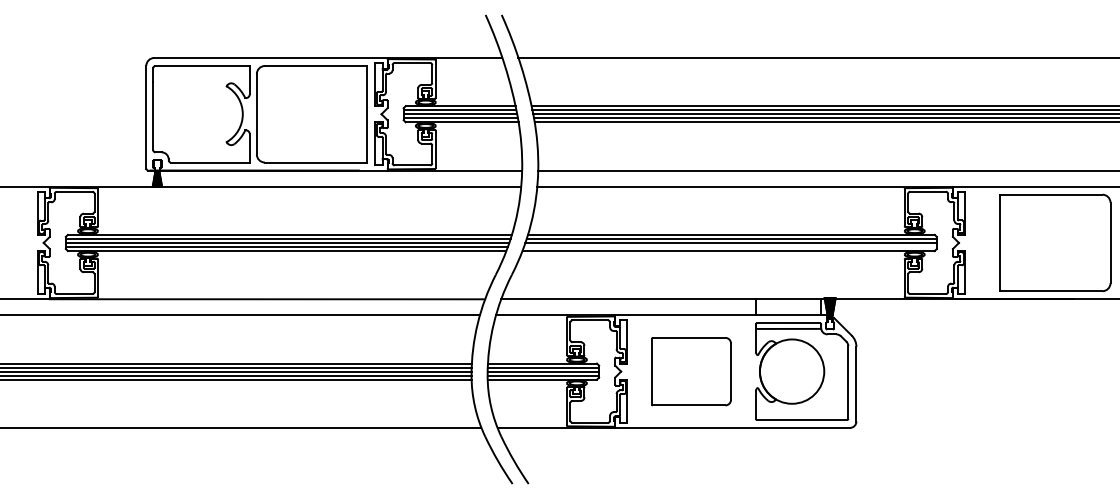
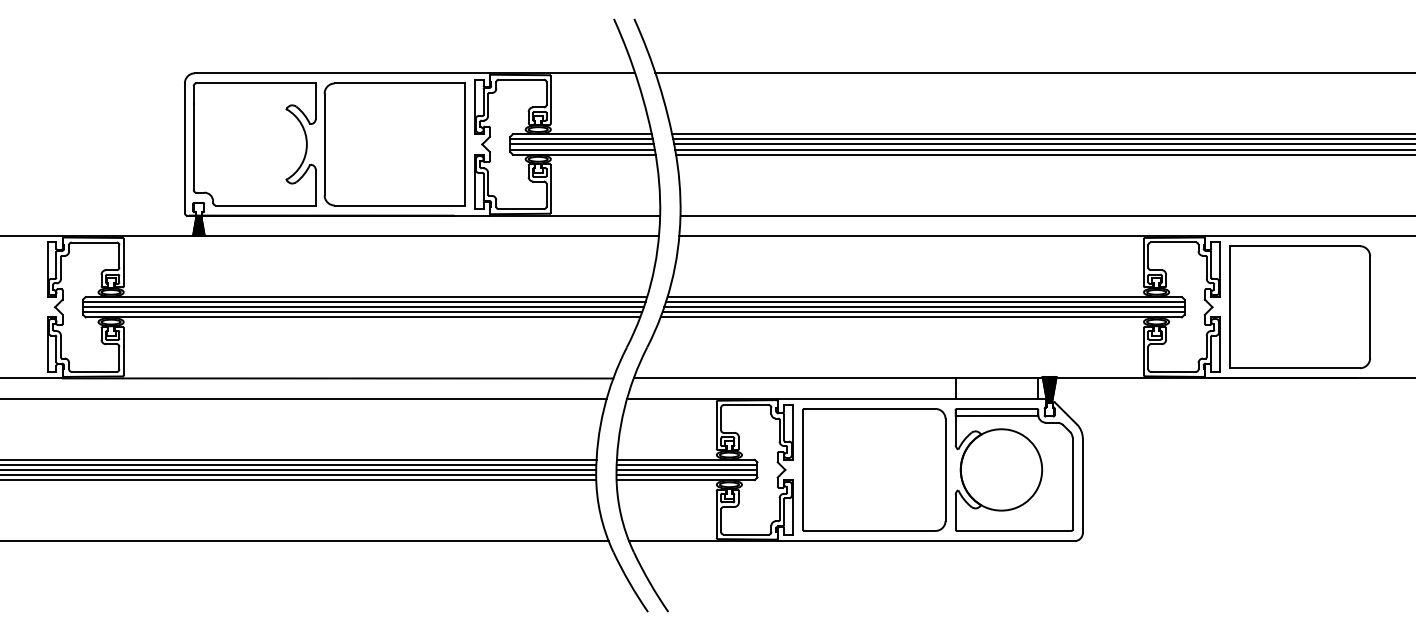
part: (1054, 243) -> (1299, 307), moved
line: (730, 247) -> (923, 312), added
part: (691, 371) -> (874, 469), size x1.43

